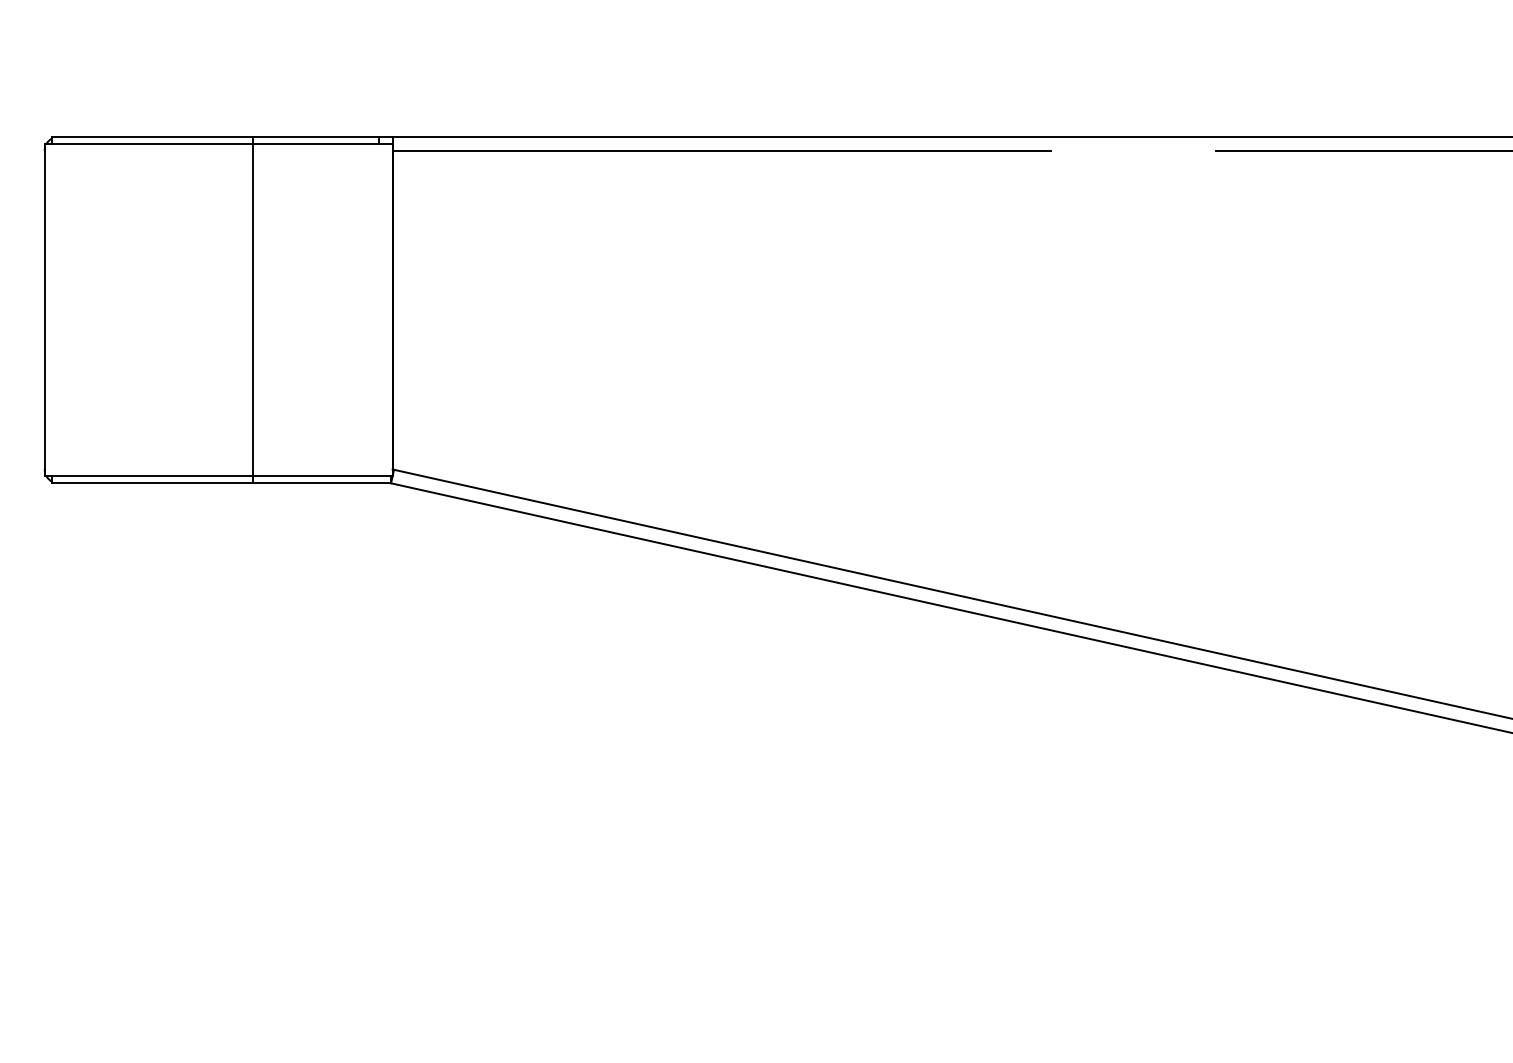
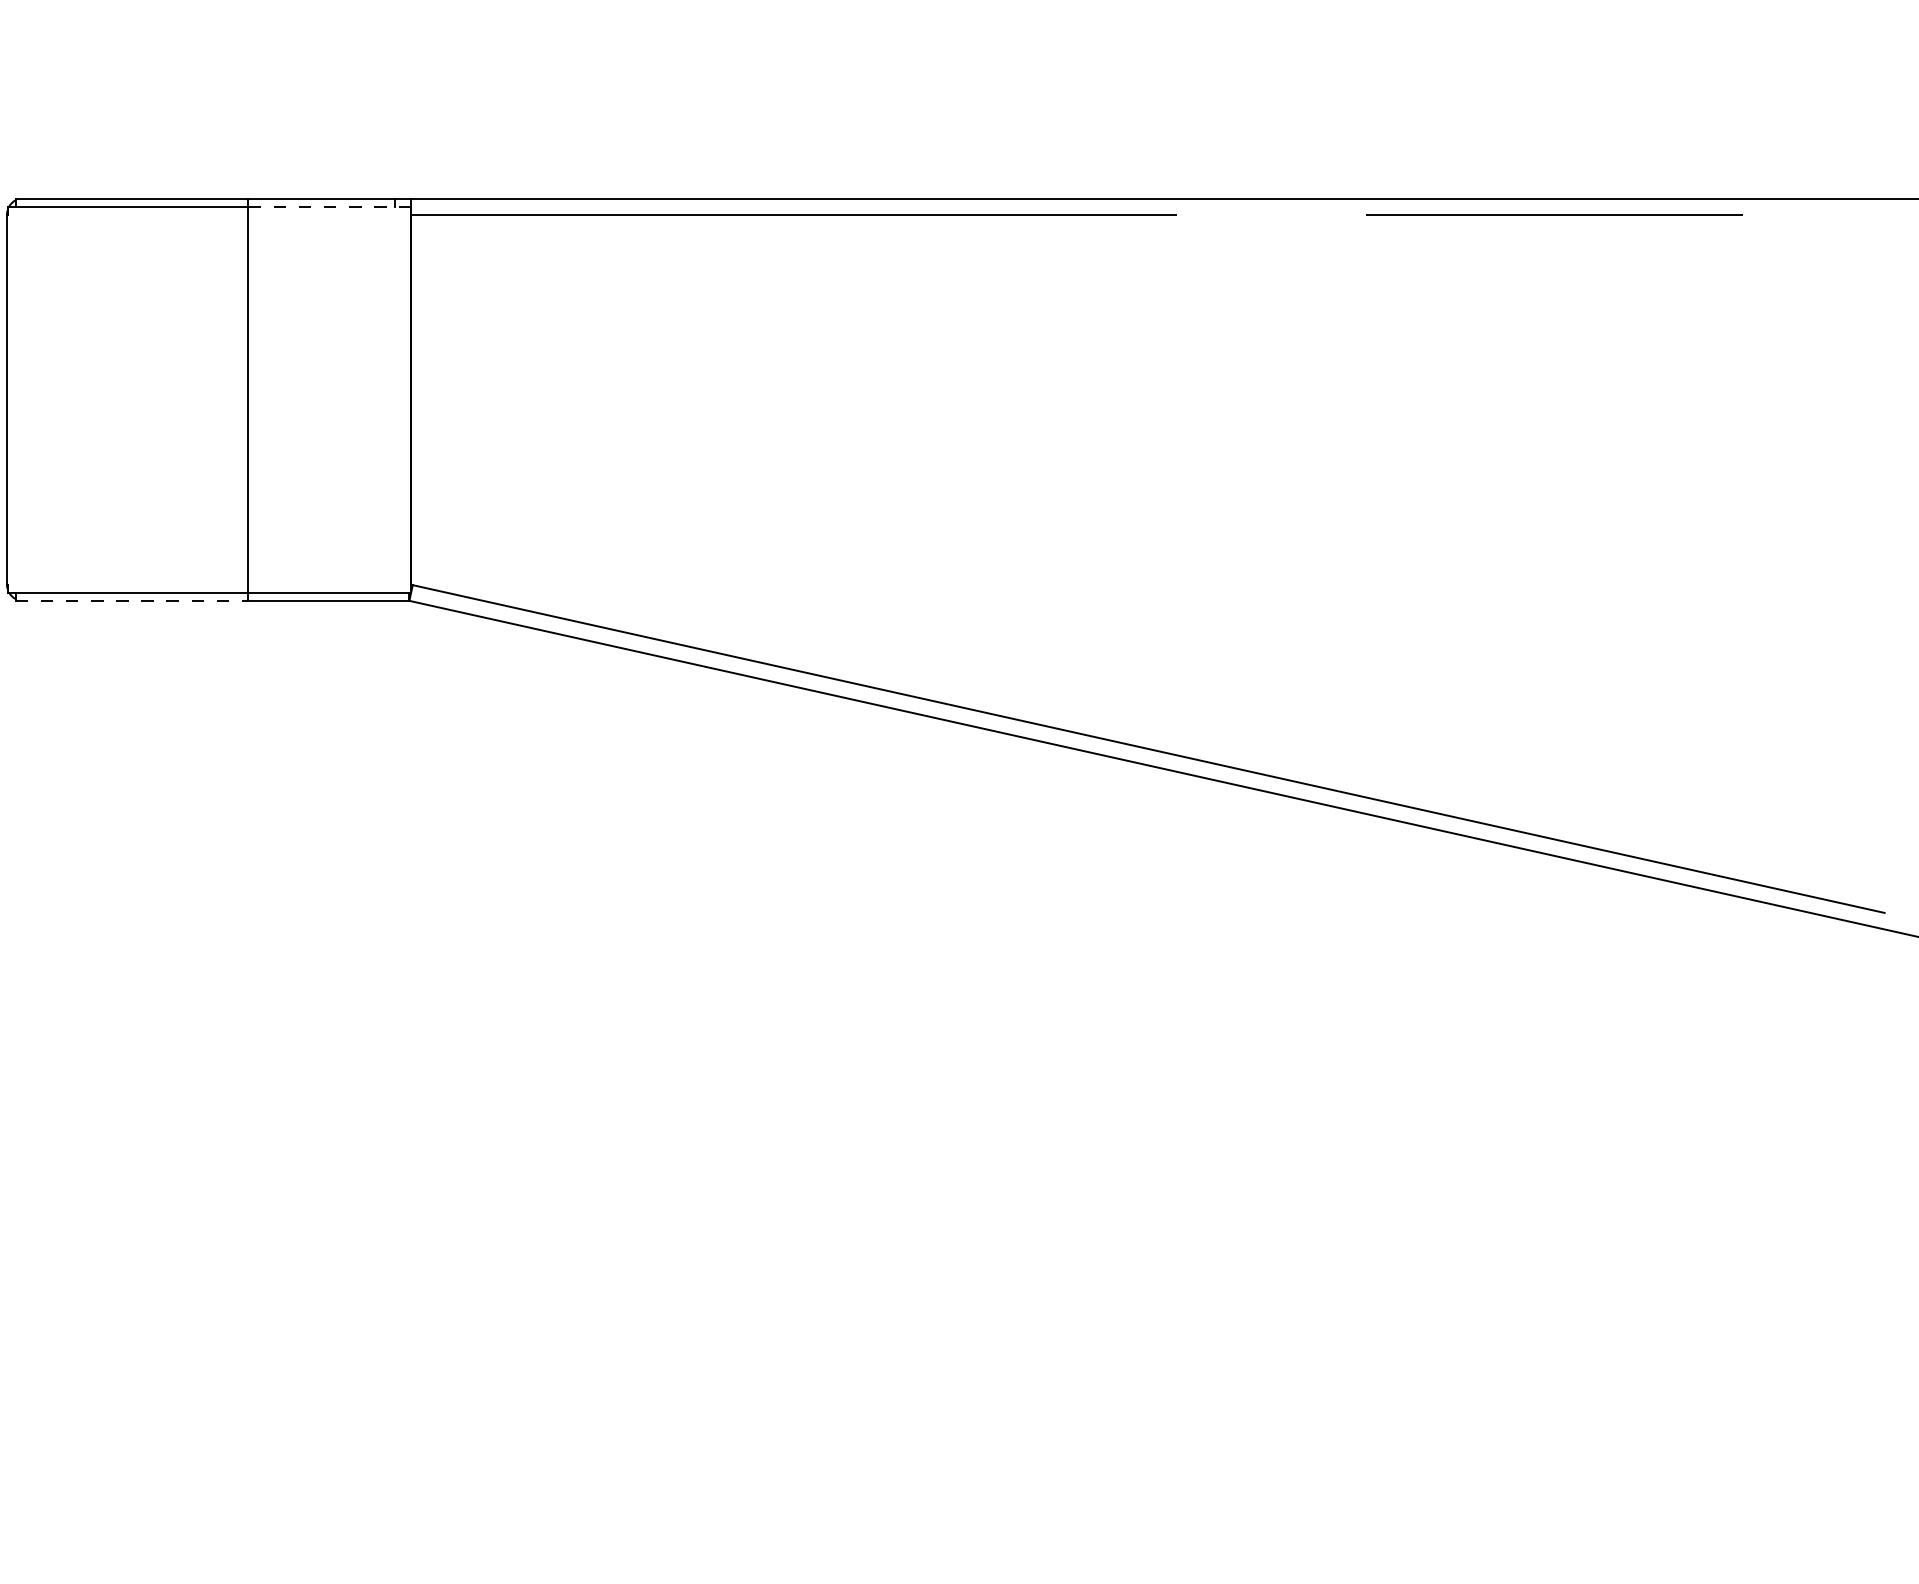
line: (323, 143) -> (330, 206), solid -> dashed
line: (152, 482) -> (132, 600), solid -> dashed

